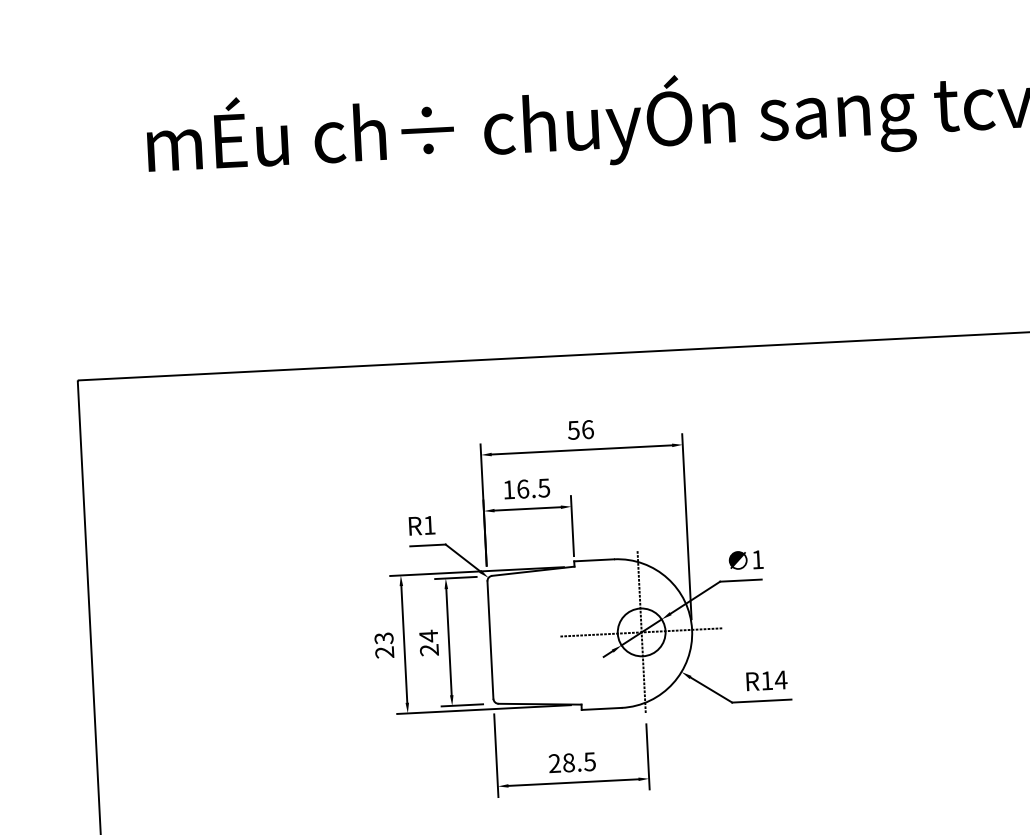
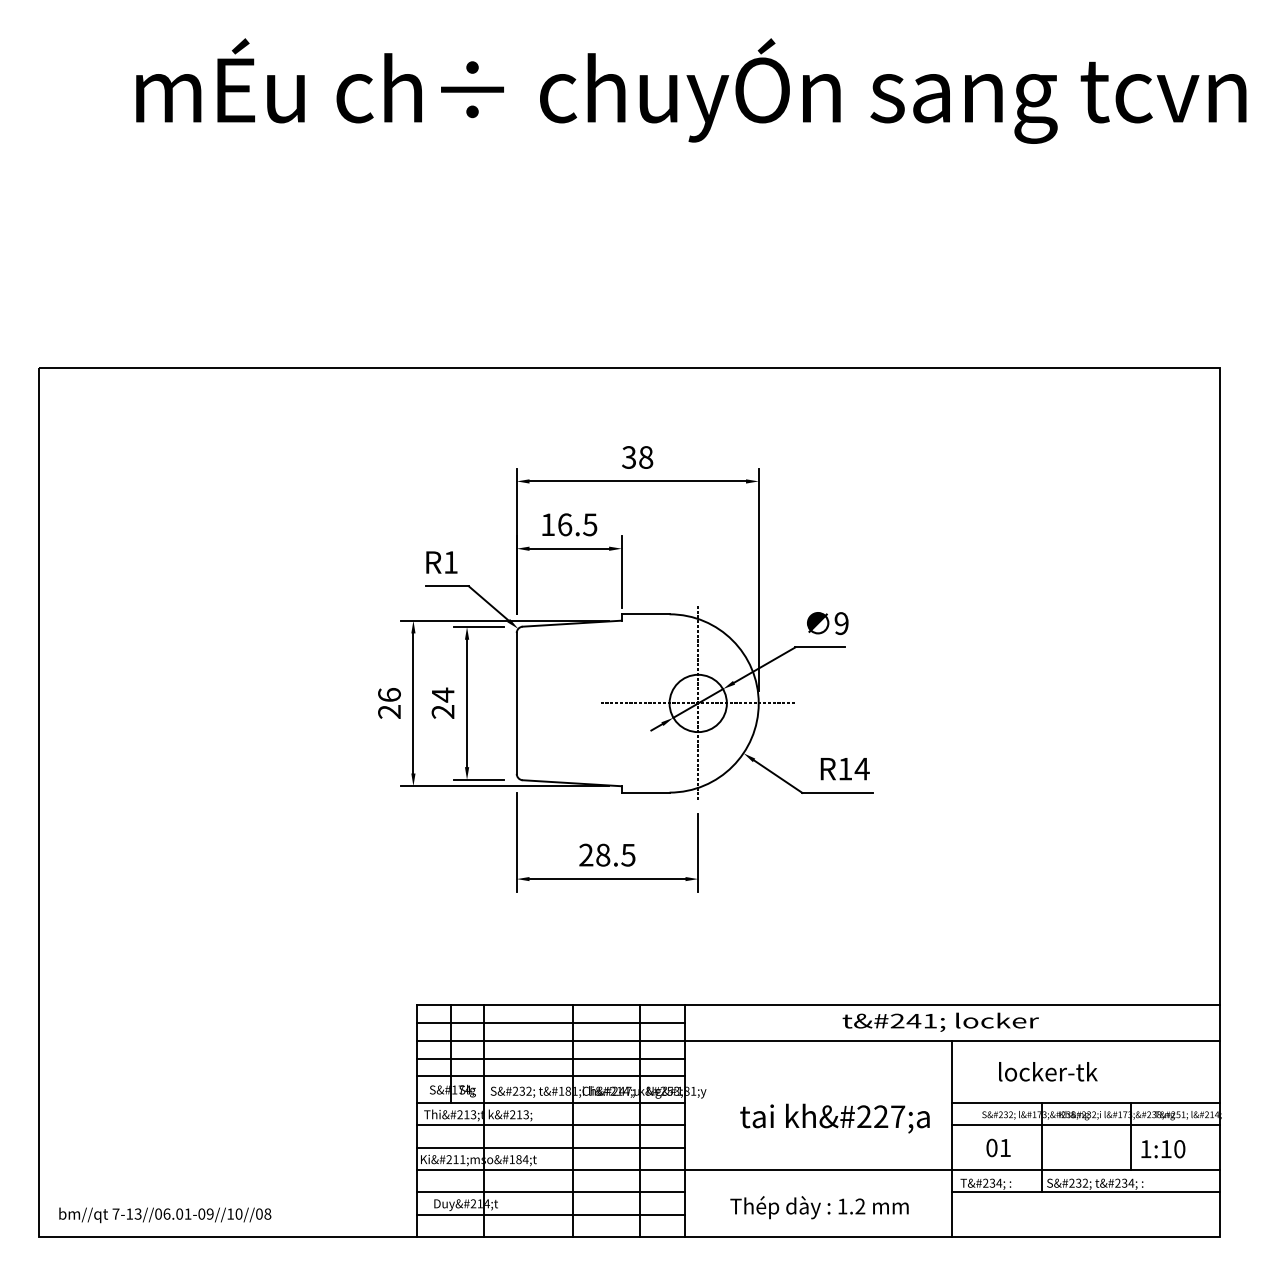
text: (580, 430) -> (637, 457), 56 -> 38
text: (757, 559) -> (841, 623), 1 -> 9
text: (384, 638) -> (389, 695), 23 -> 26

